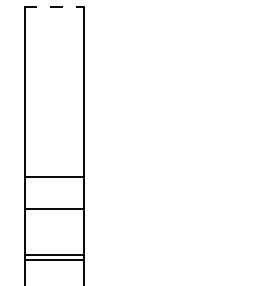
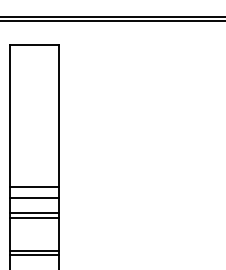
line: (54, 7) -> (34, 45), dashed -> solid
line: (53, 190) -> (33, 197), added
line: (53, 214) -> (33, 217), added

